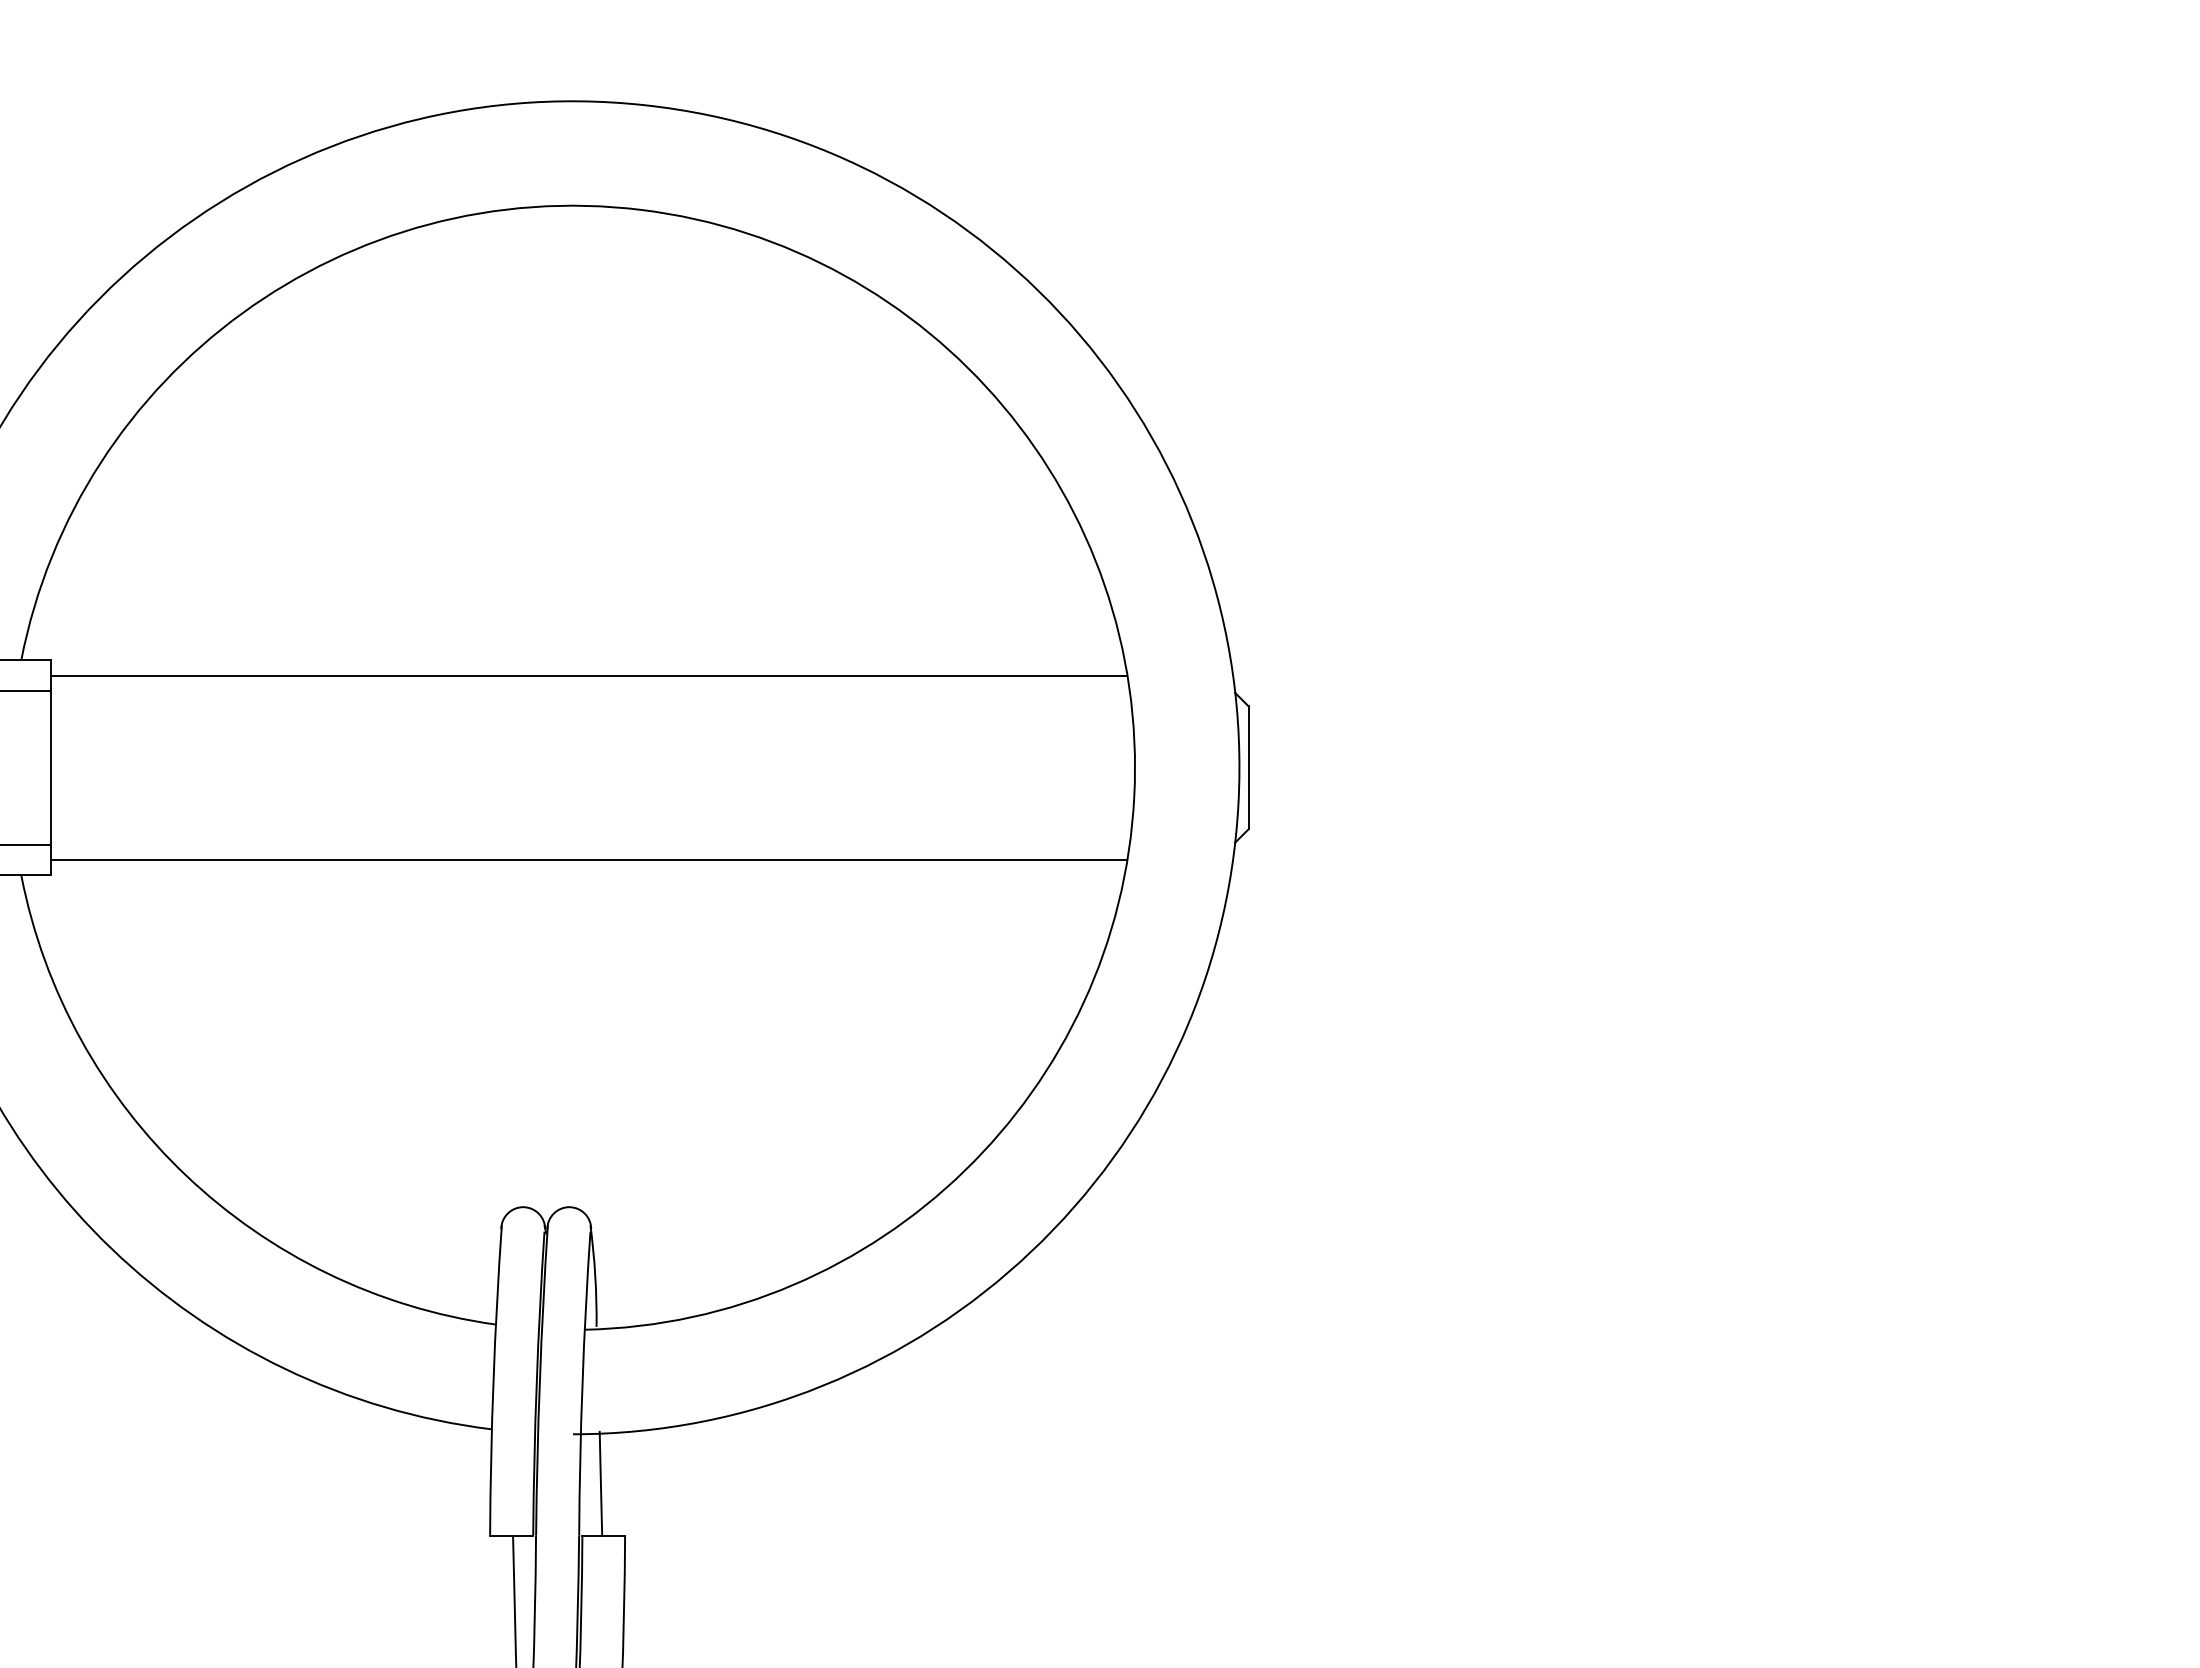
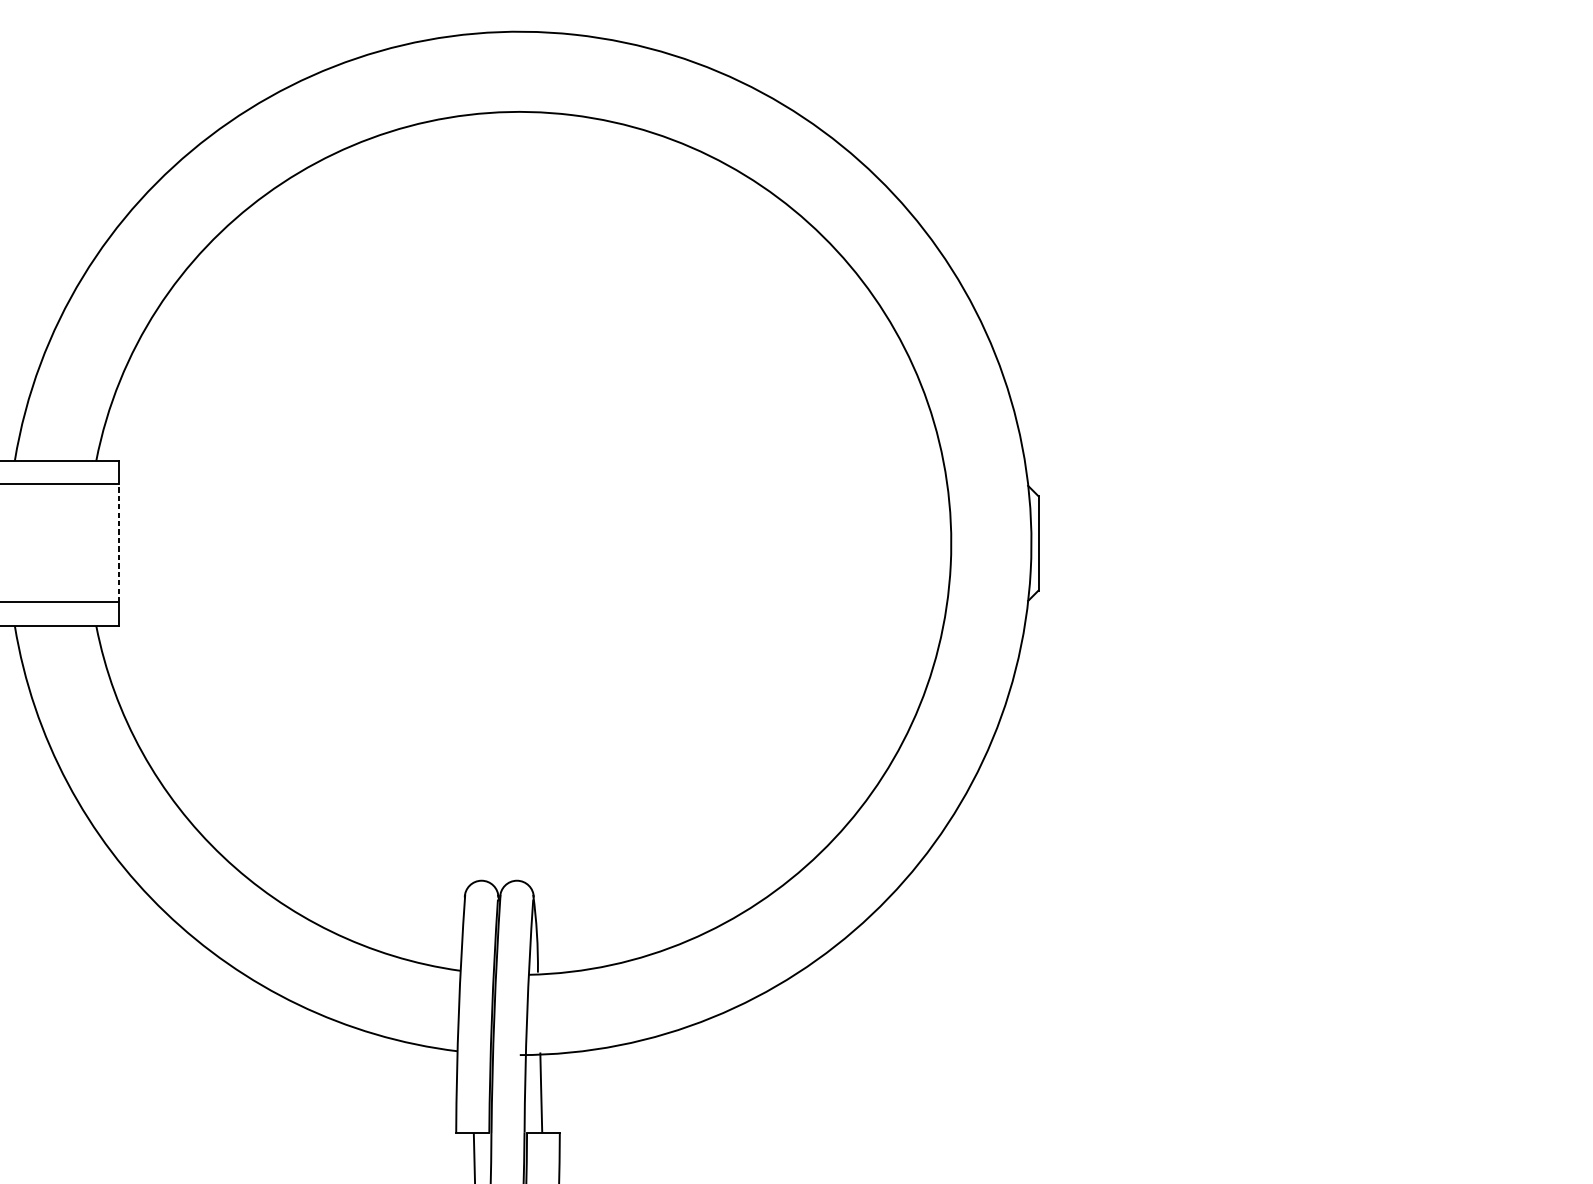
line: (588, 675) -> (531, 472), removed
line: (50, 767) -> (118, 543), solid -> dashed
line: (588, 859) -> (531, 613), removed

